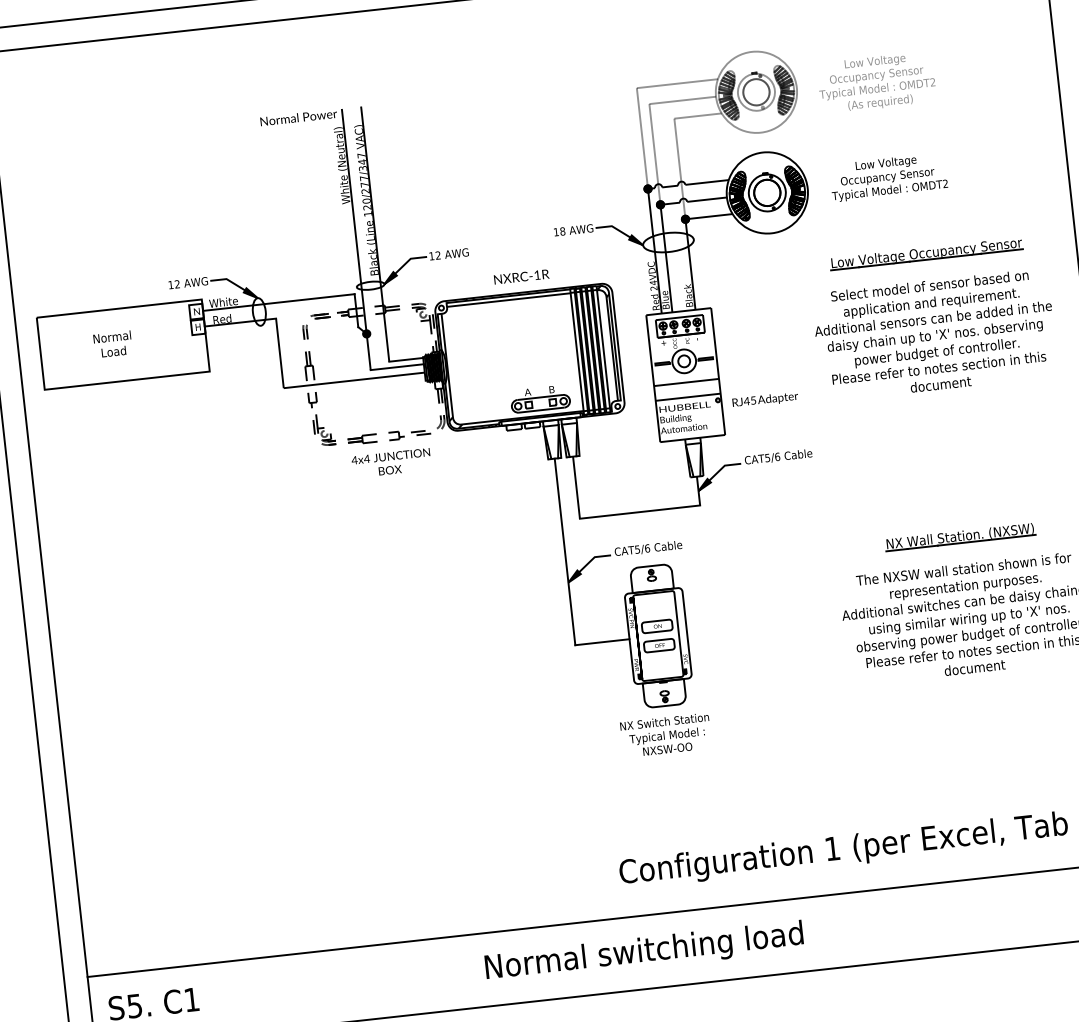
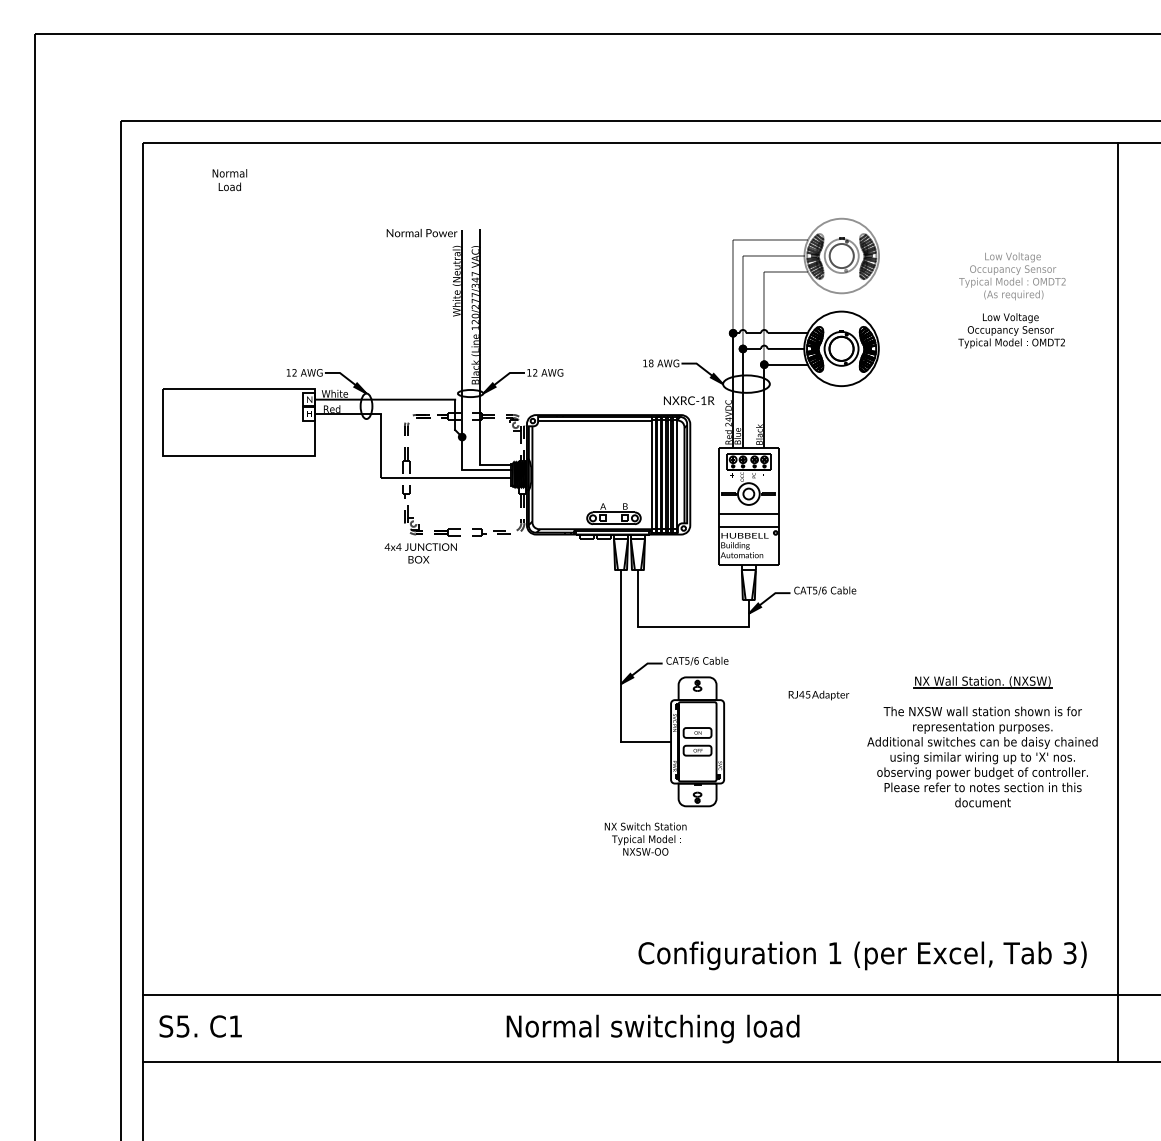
text: (876, 82) -> (1012, 276), moved
text: (888, 176) -> (1011, 330), moved
text: (521, 276) -> (689, 400), moved
part: (933, 317) -> (980, 479), removed
text: (112, 344) -> (229, 180), moved
text: (764, 400) -> (818, 695), moved
text: (391, 463) -> (420, 553), moved
text: (665, 734) -> (645, 838), moved

